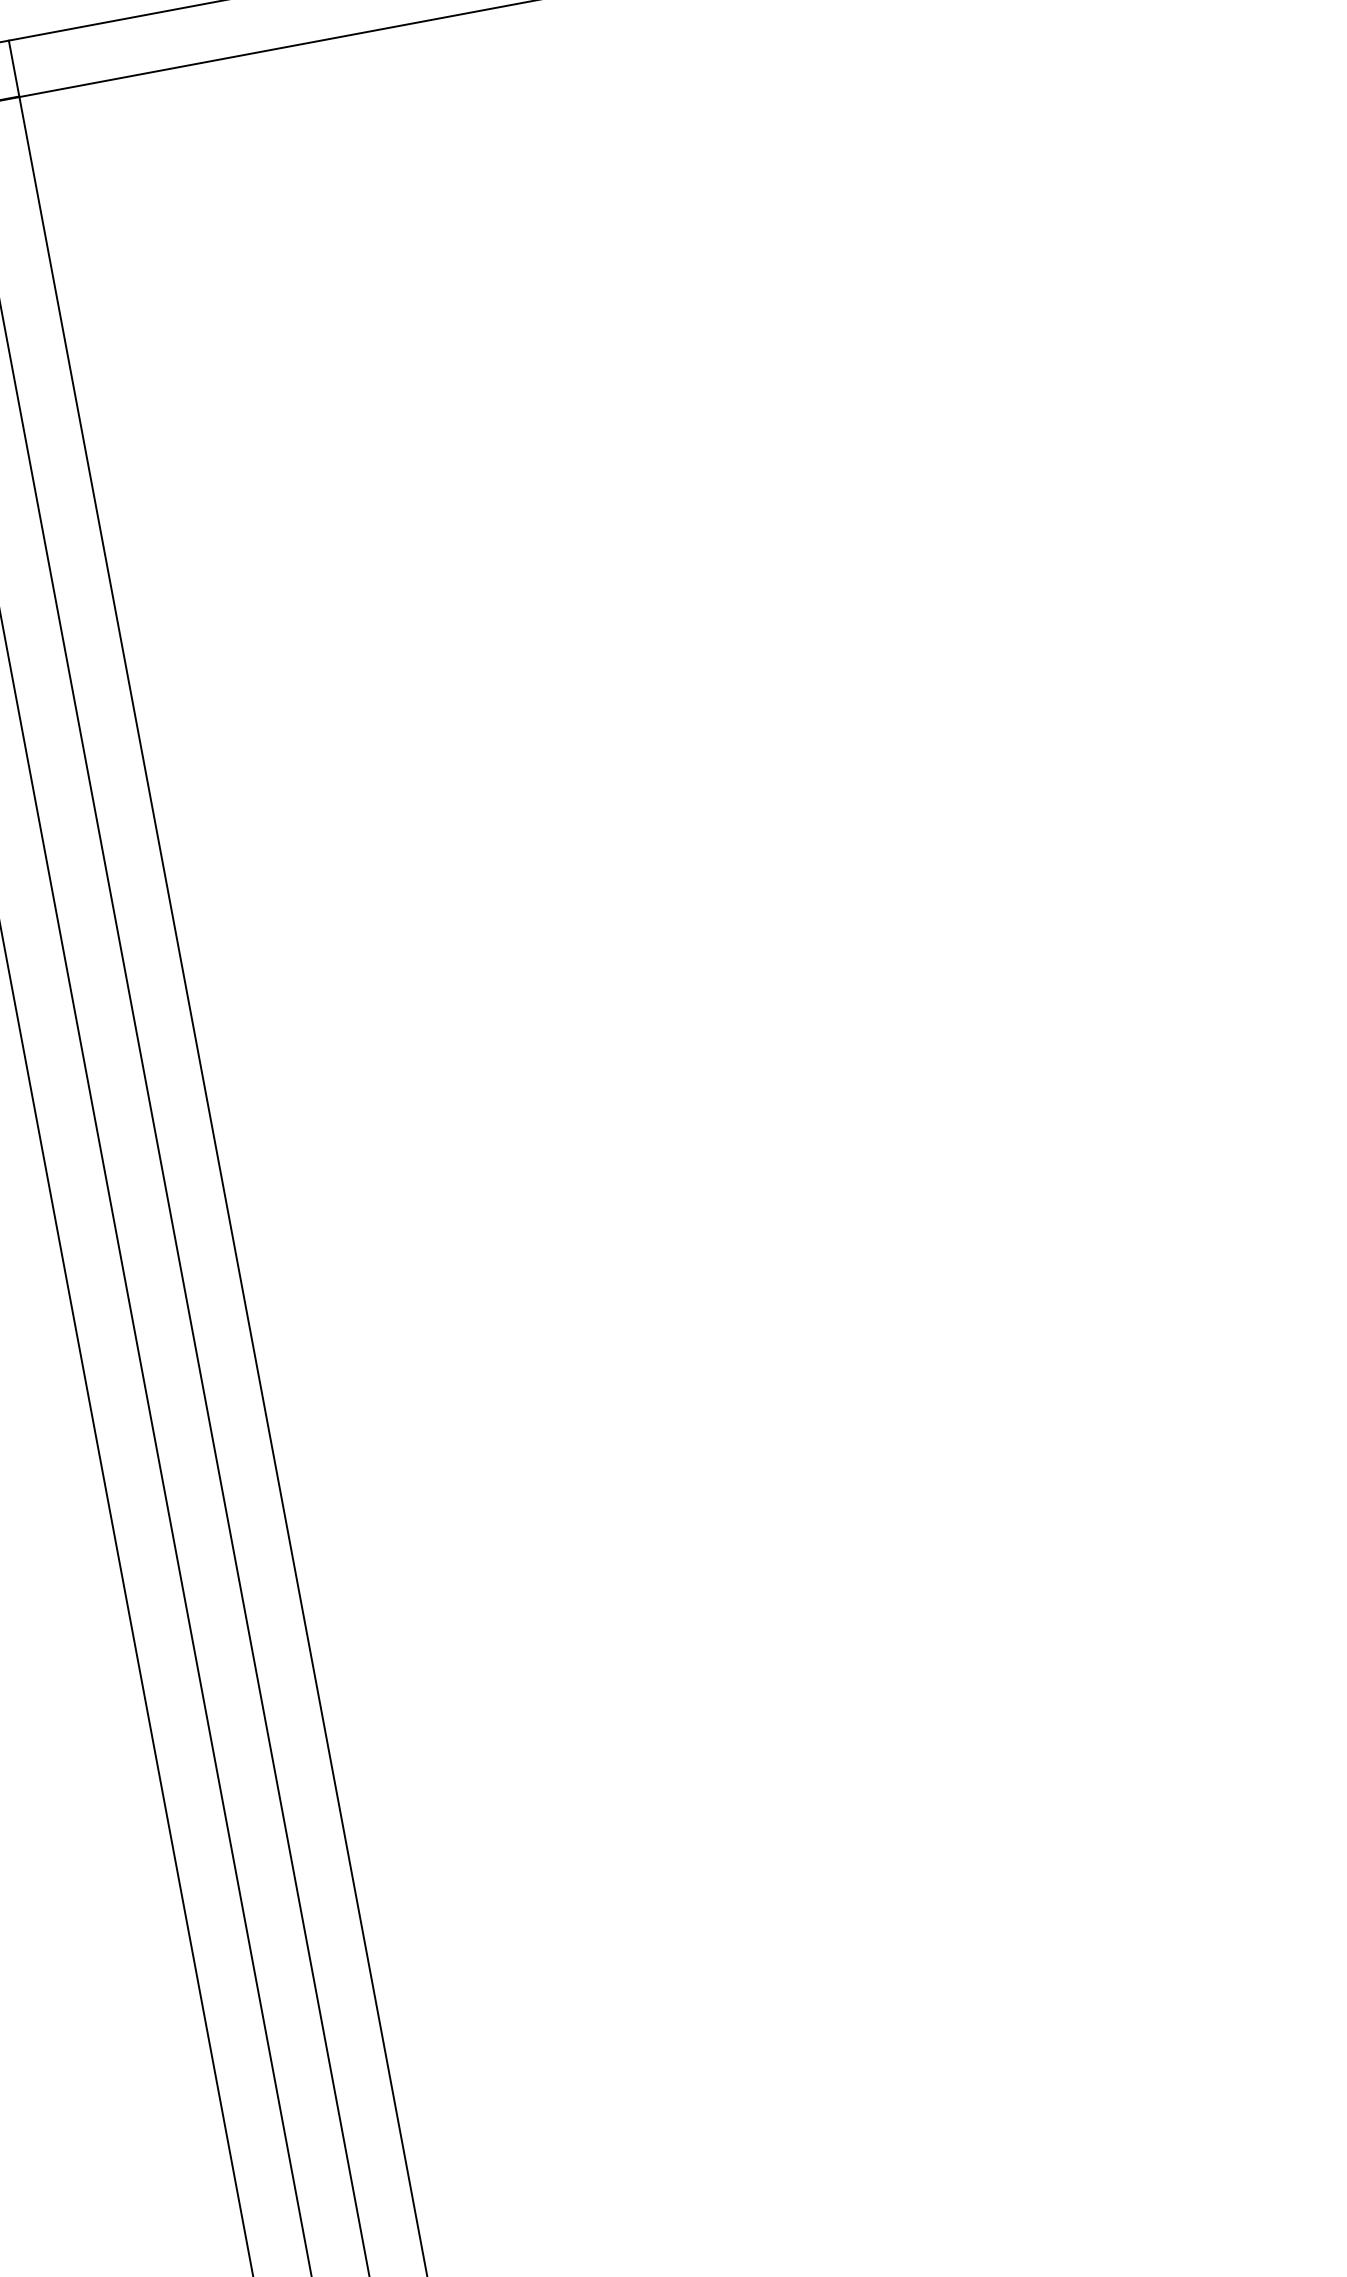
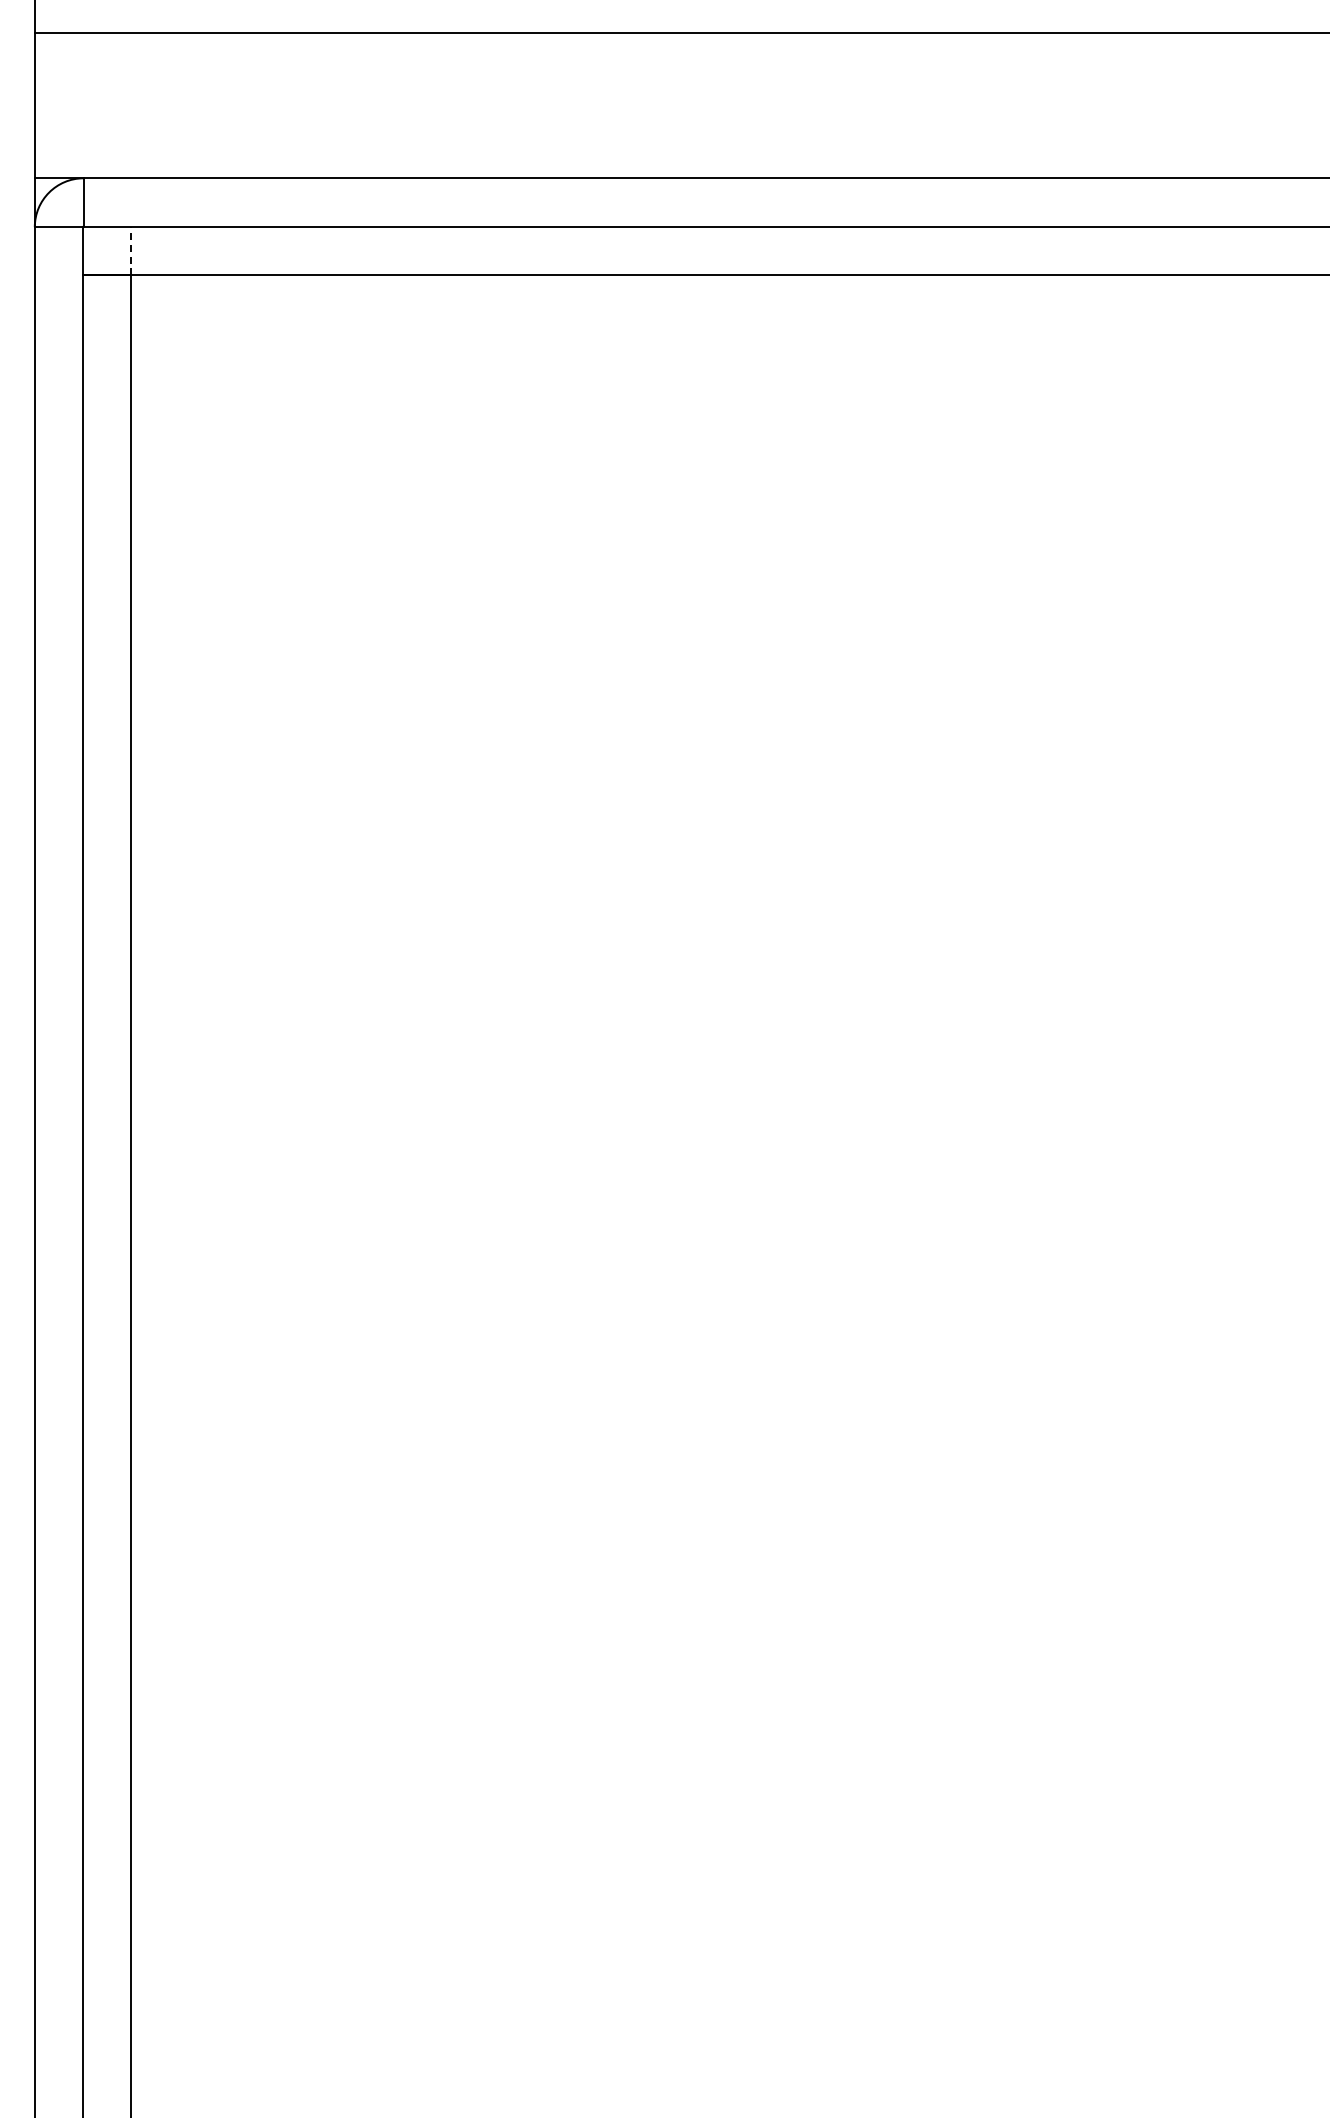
line: (14, 68) -> (131, 250), solid -> dashed

